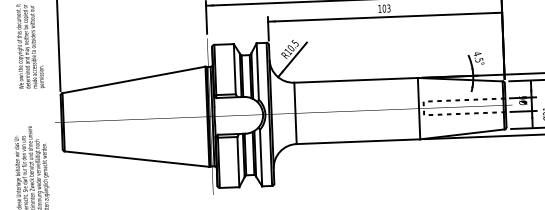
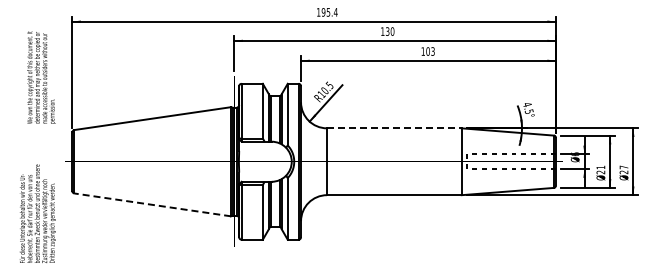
line: (356, 80) -> (394, 128), solid -> dashed
line: (136, 158) -> (152, 204), solid -> dashed

